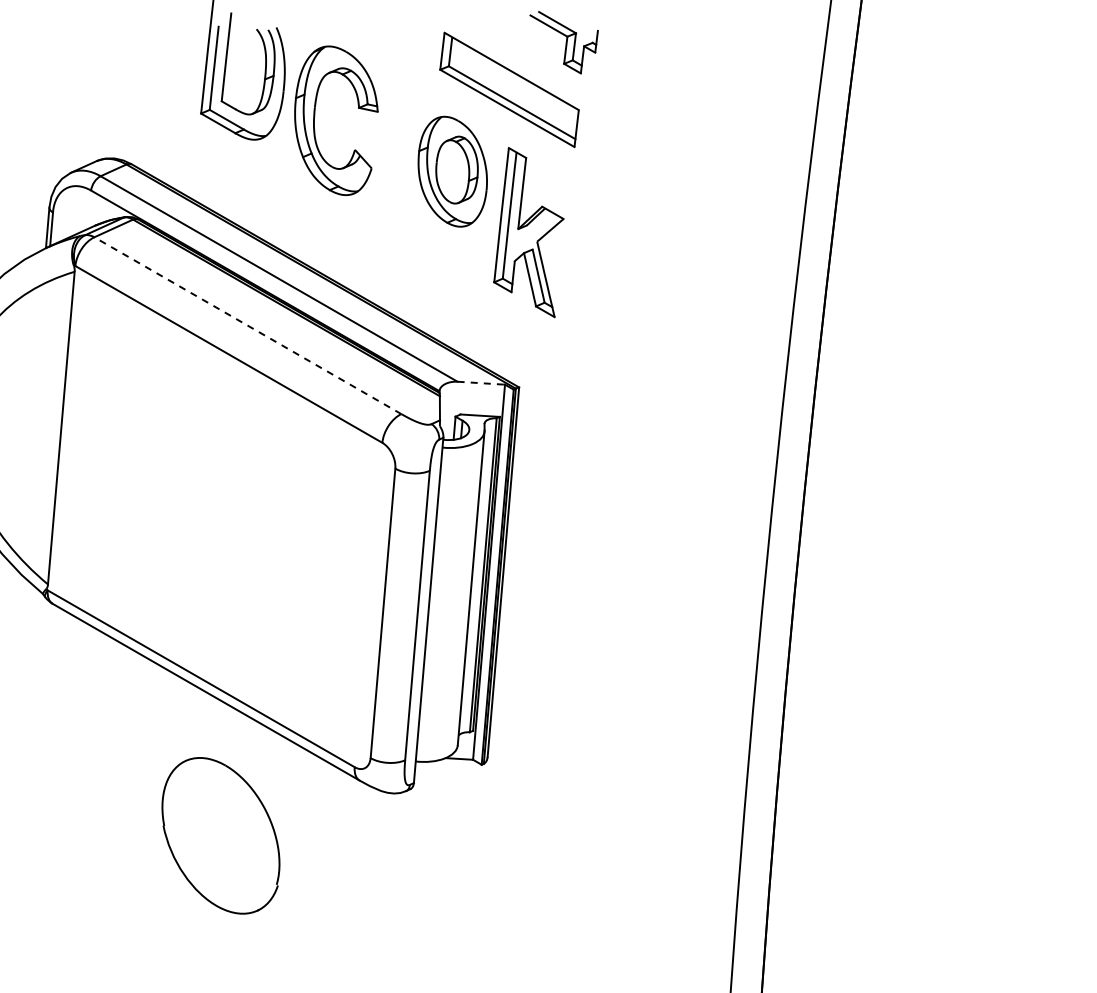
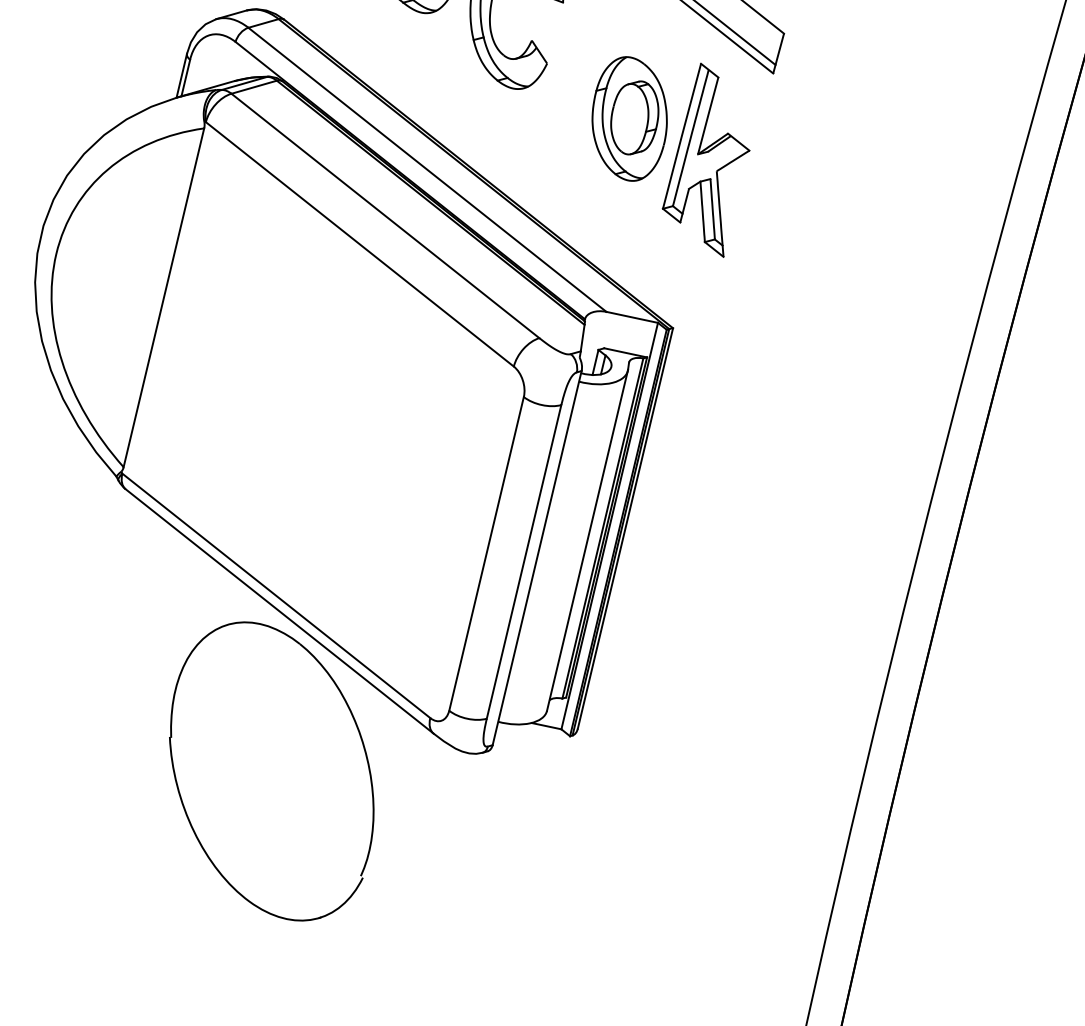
part: (452, 171) -> (629, 118), moved
line: (247, 325) -> (385, 215), dashed -> solid
line: (481, 383) -> (632, 317), dashed -> solid
part: (220, 835) -> (271, 770), size x1.67

